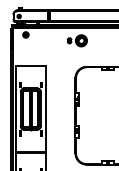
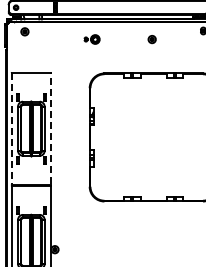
part: (76, 40) -> (91, 39), size x0.6
line: (15, 108) -> (11, 128), solid -> dashed
line: (46, 108) -> (51, 128), solid -> dashed

